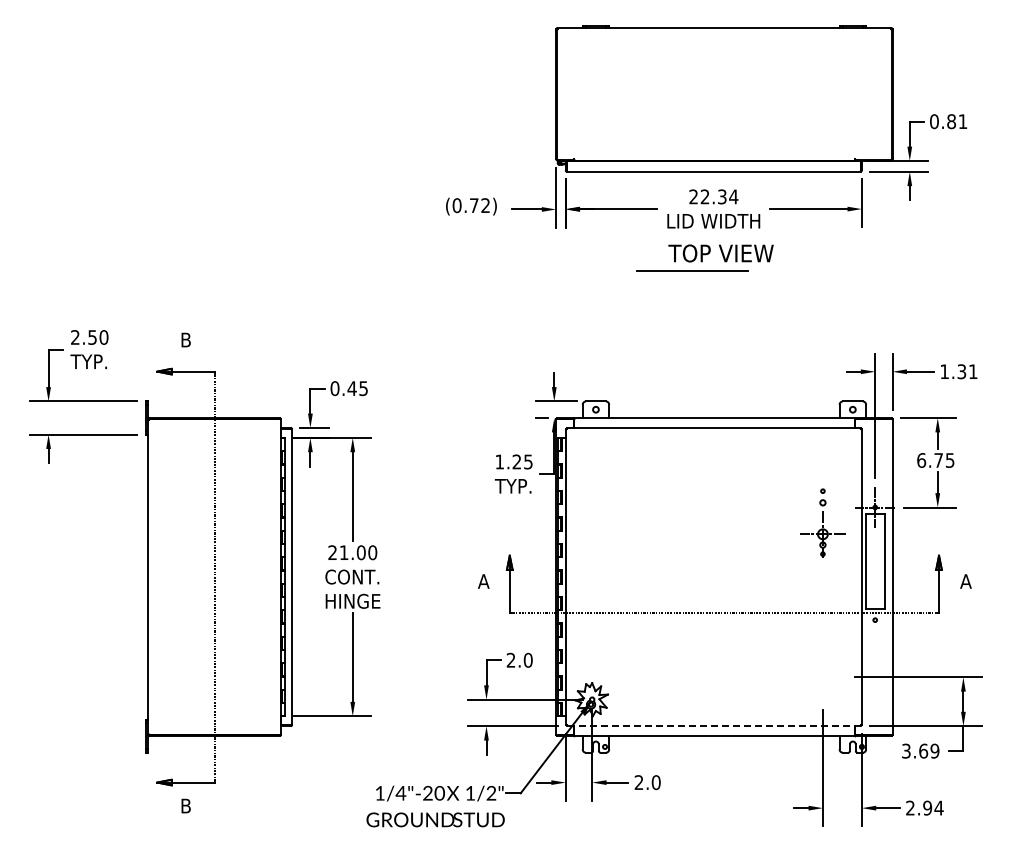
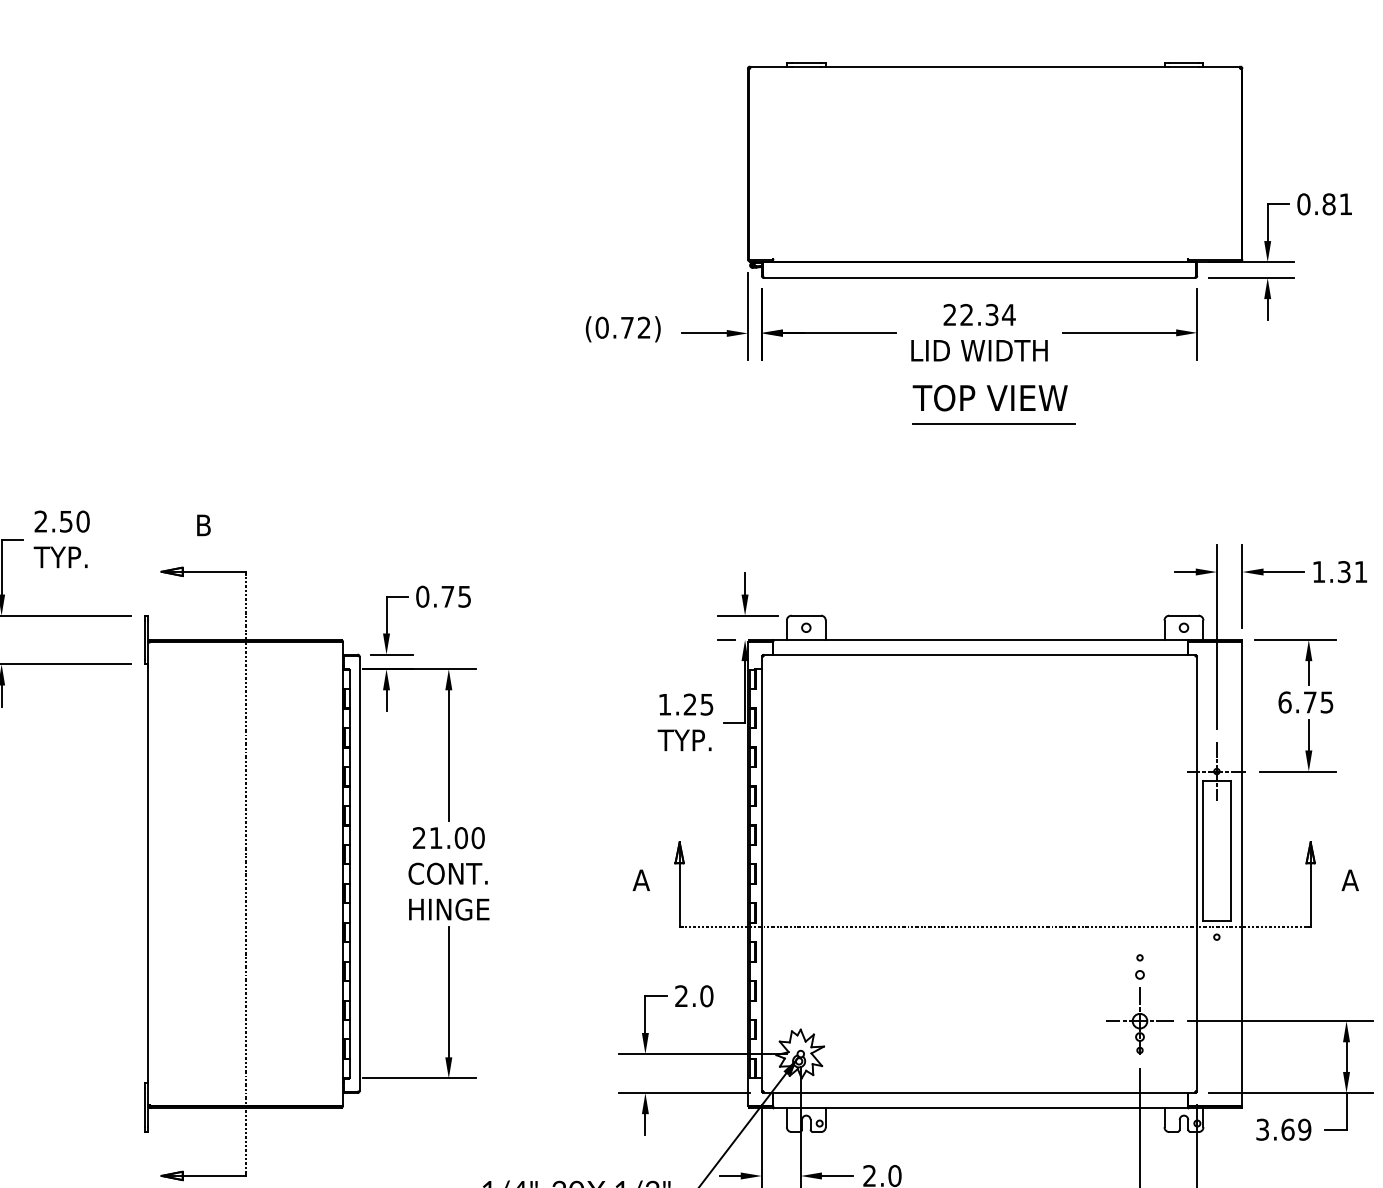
line: (692, 270) -> (993, 423), moved
text: (351, 388) -> (446, 596), 0.45 -> 0.75
part: (822, 522) -> (1139, 1003), moved
line: (713, 726) -> (979, 1093), dashed -> solid

